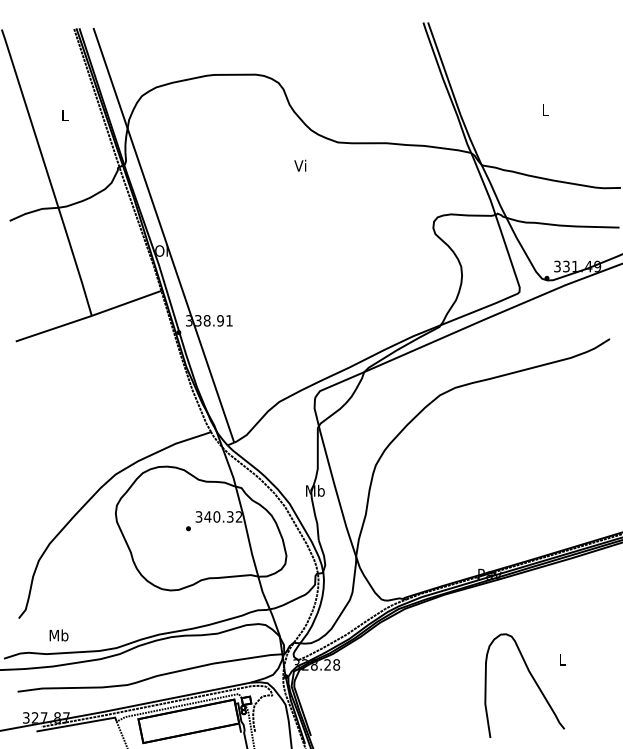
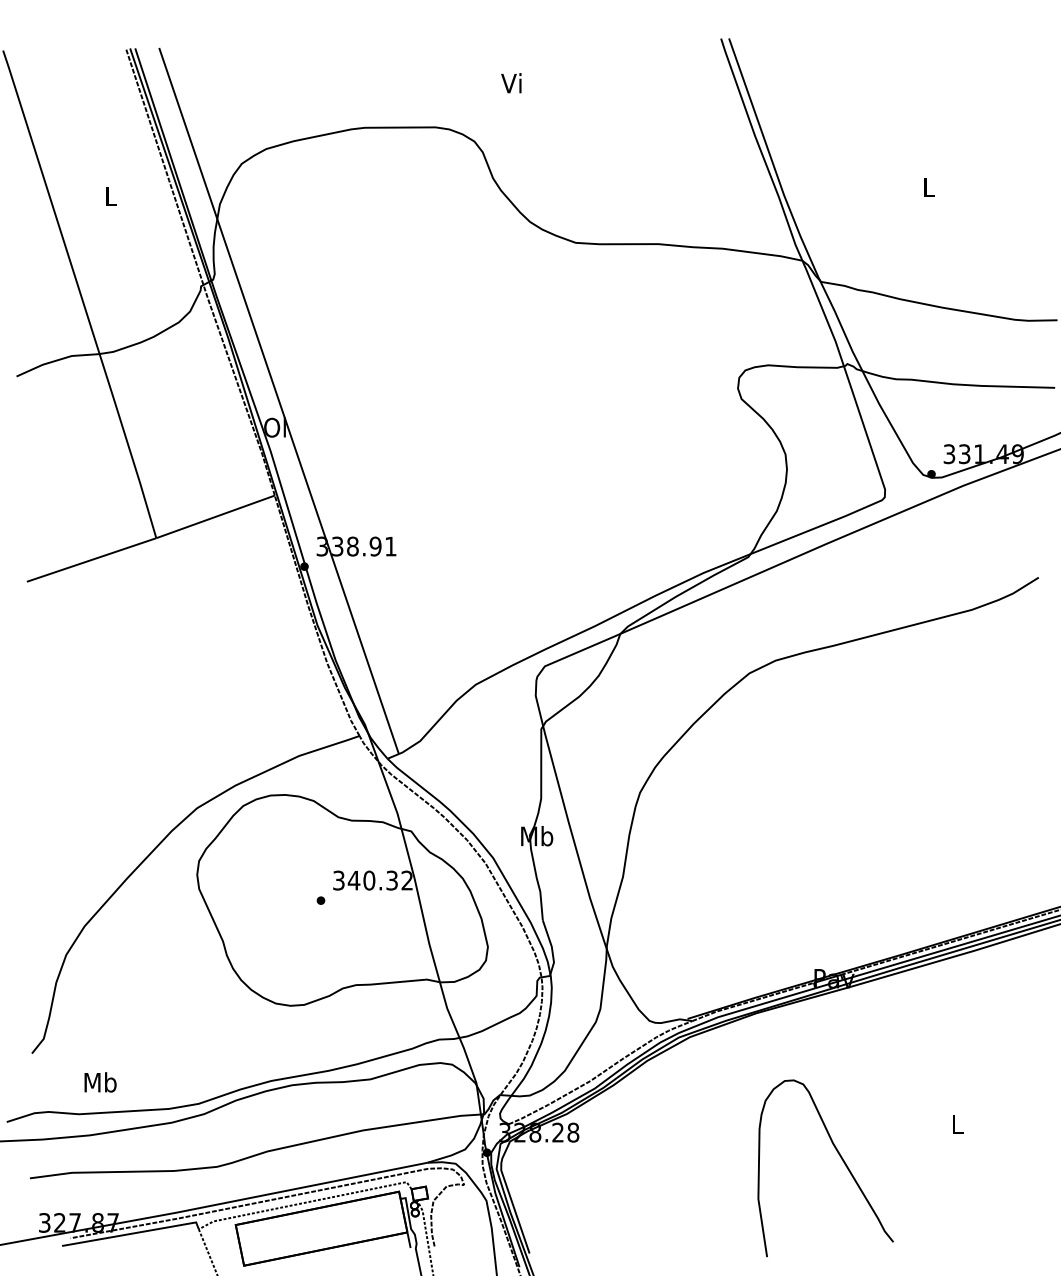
text: (300, 165) -> (511, 82), moved
curve: (533, 680) -> (840, 1159), moved

